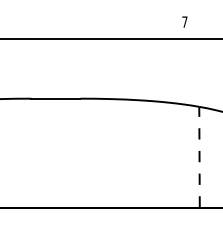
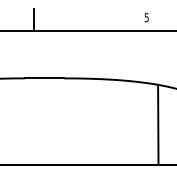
text: (184, 21) -> (146, 17), 7 -> 5
line: (43, 24) -> (34, 19), added
line: (199, 156) -> (158, 124), dashed -> solid

